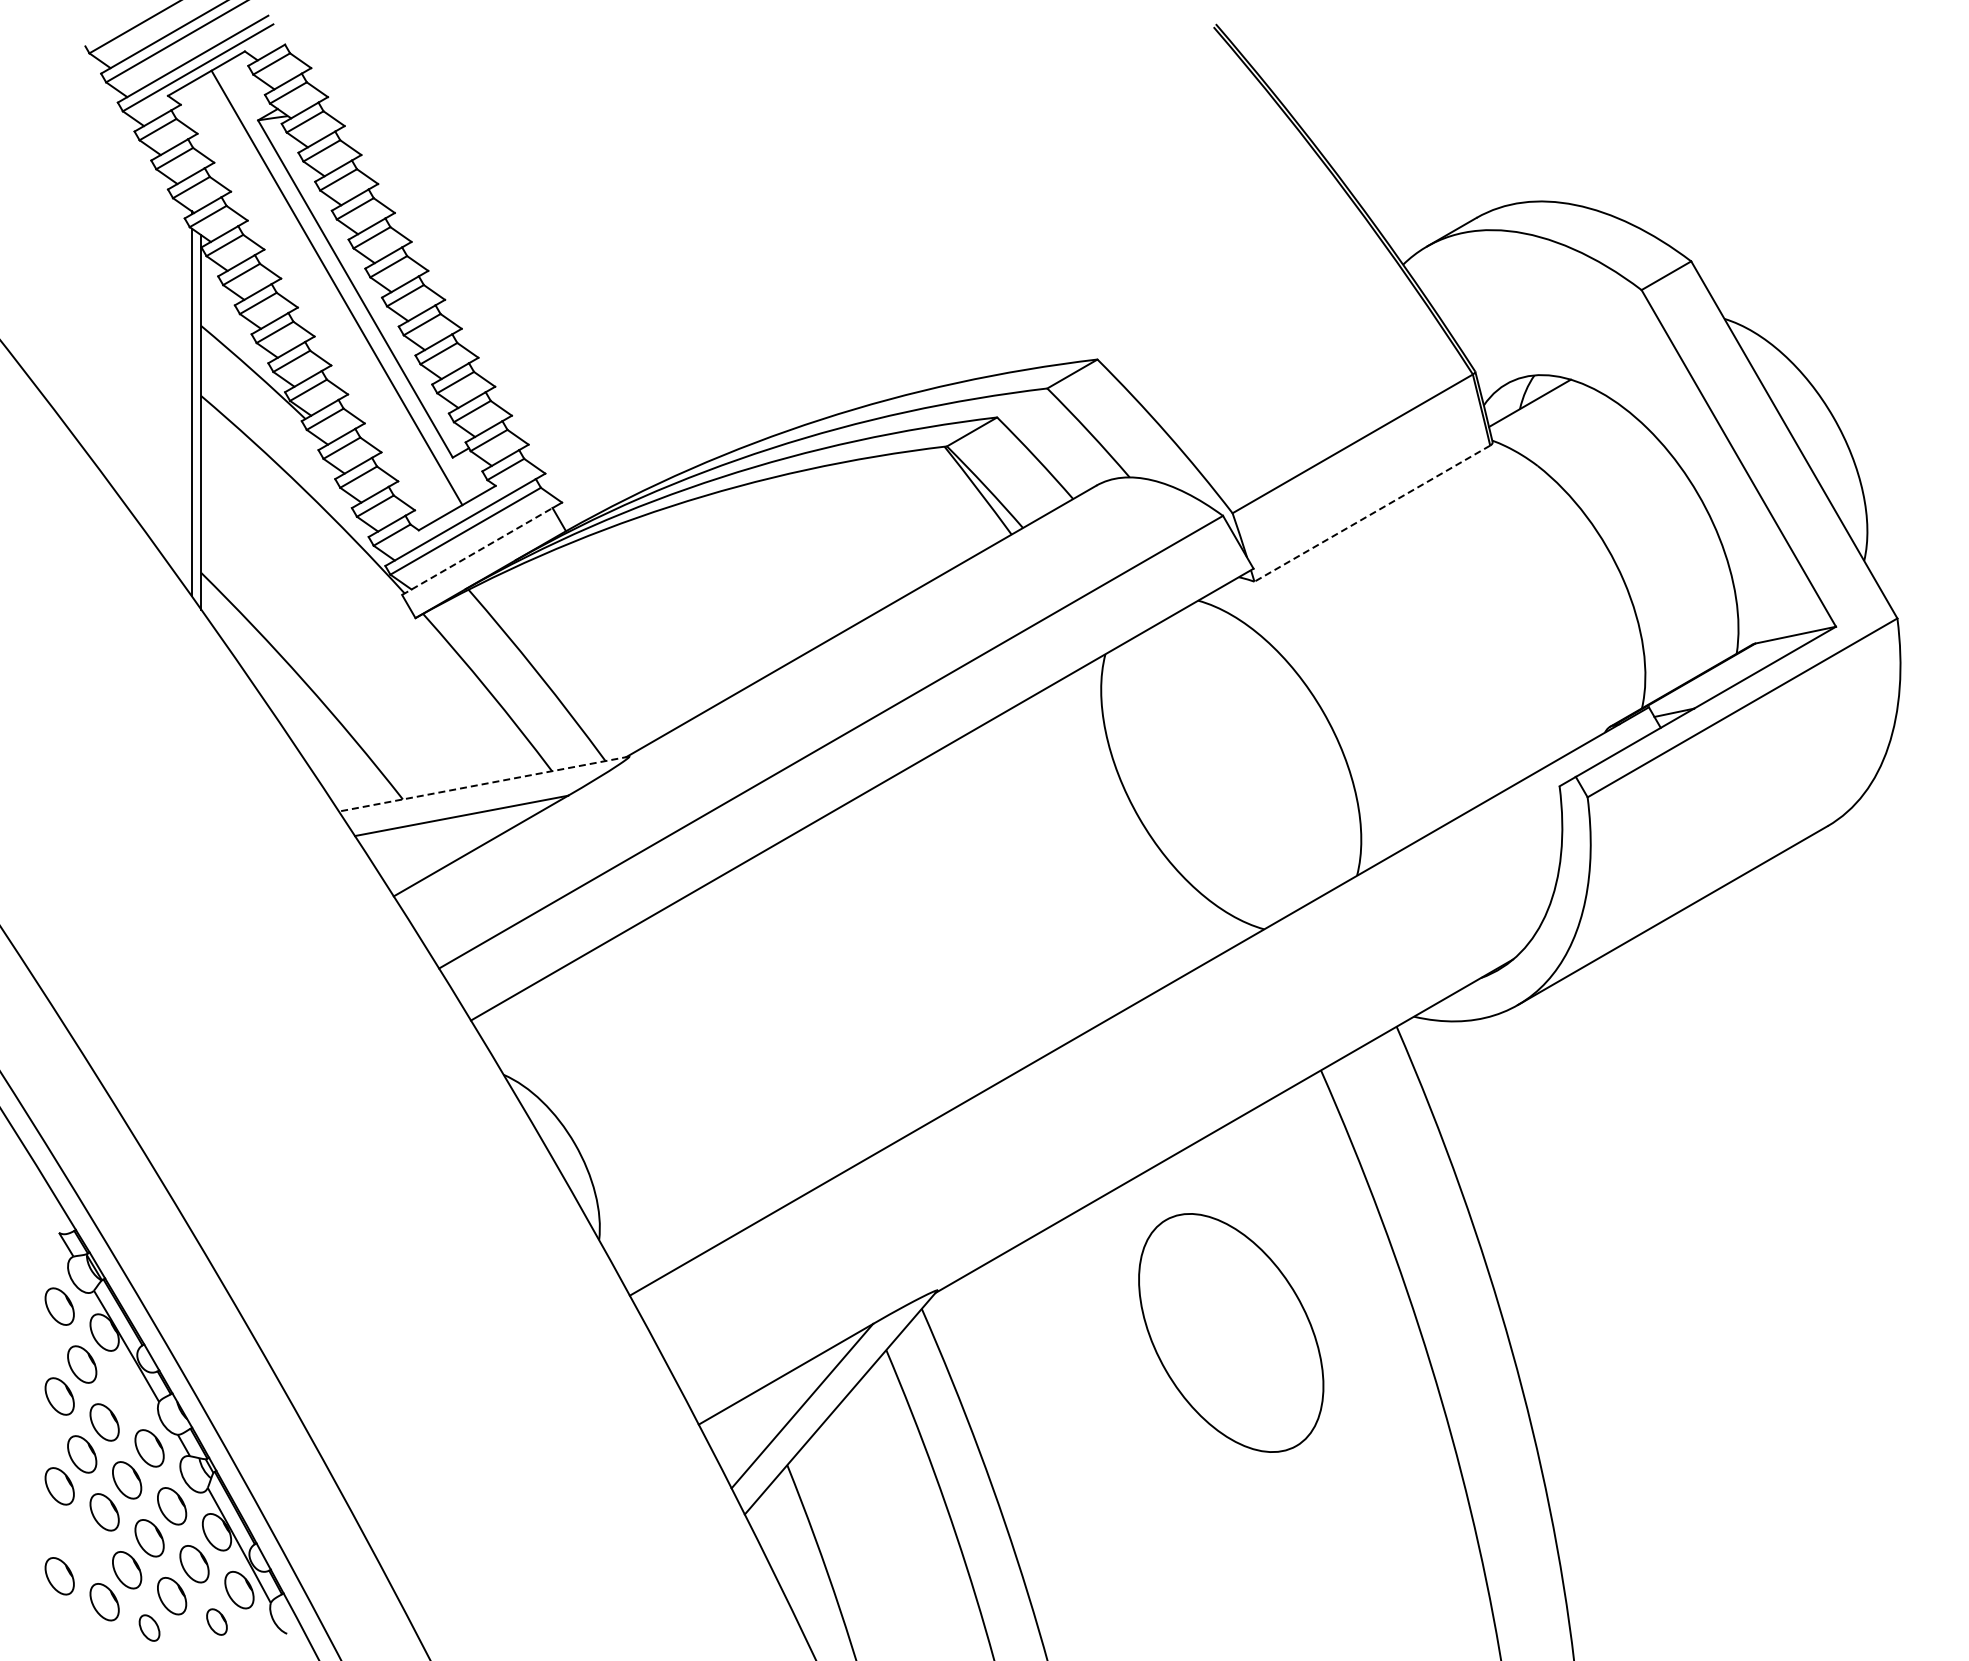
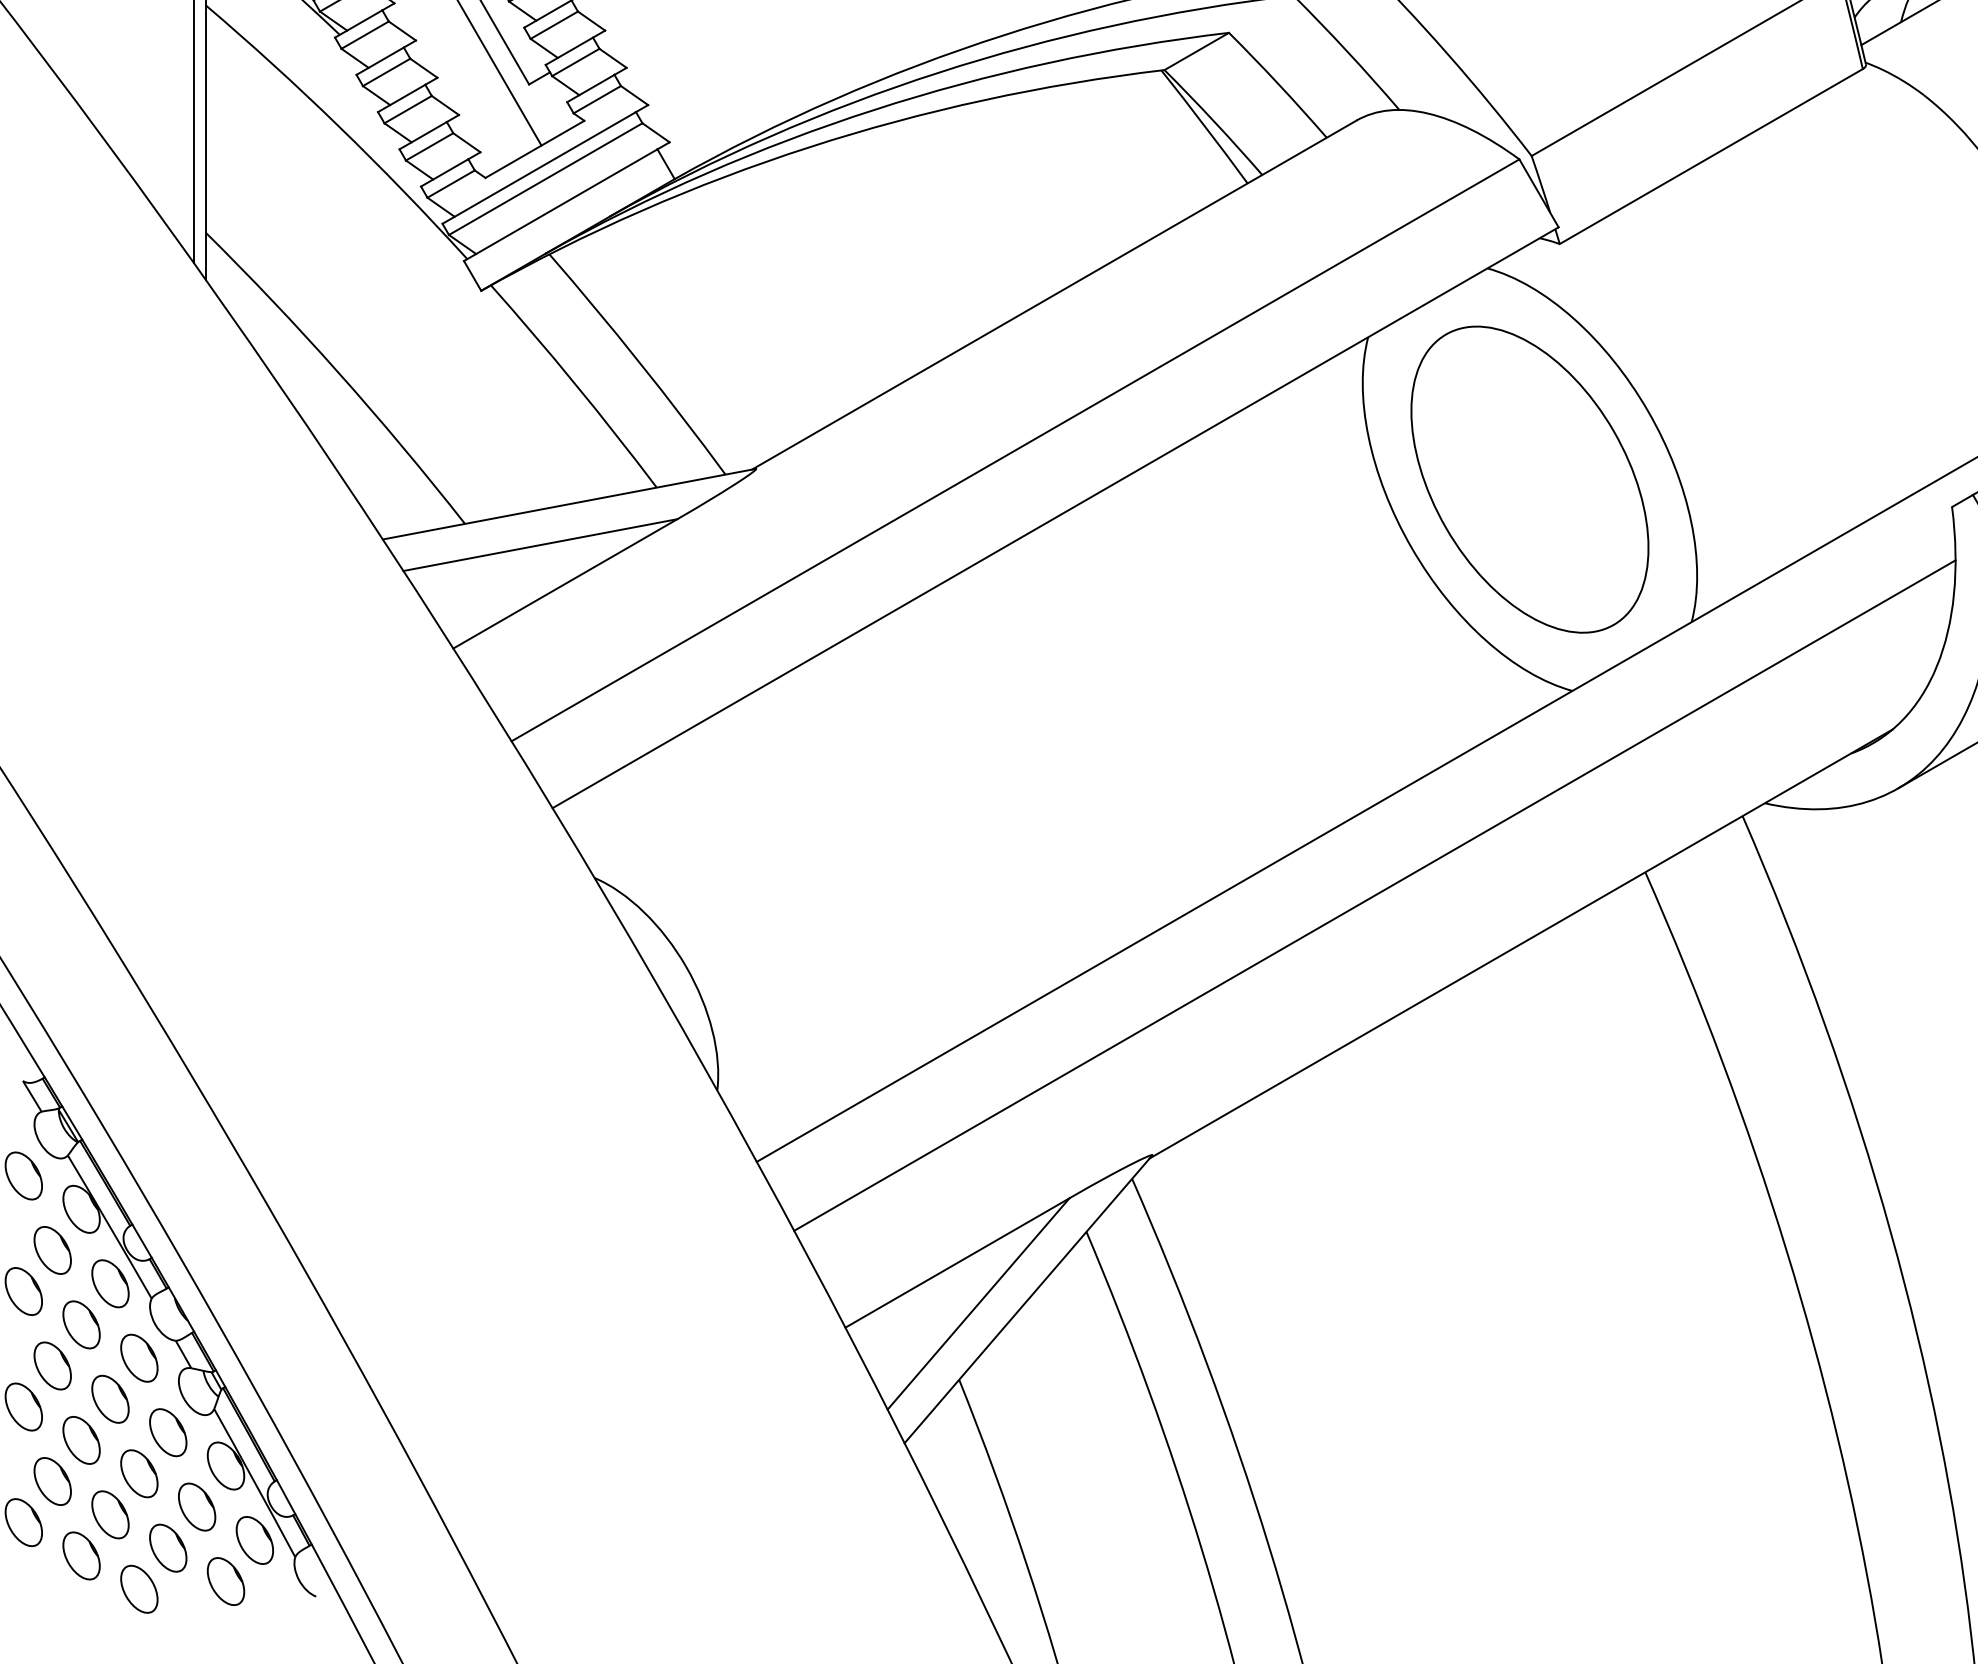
line: (1371, 513) -> (1710, 156), dashed -> solid
line: (477, 551) -> (560, 205), dashed -> solid
line: (483, 784) -> (568, 504), dashed -> solid
line: (1110, 1088) -> (1374, 895), added
part: (1231, 1332) -> (1530, 479), moved
part: (127, 1390) -> (110, 1283), added
part: (82, 1544) -> (53, 1481), added
part: (216, 1621) -> (225, 1580), size x1.43
part: (149, 1627) -> (139, 1588), size x1.43

